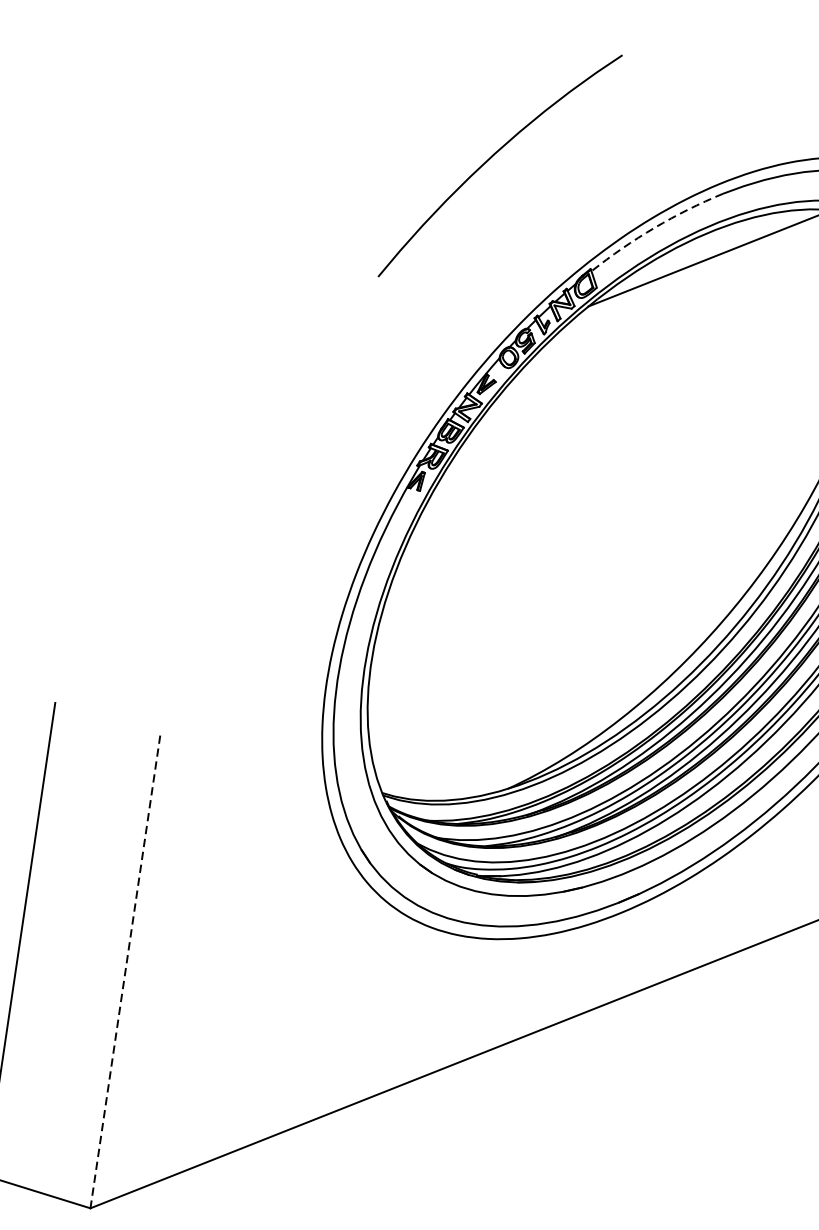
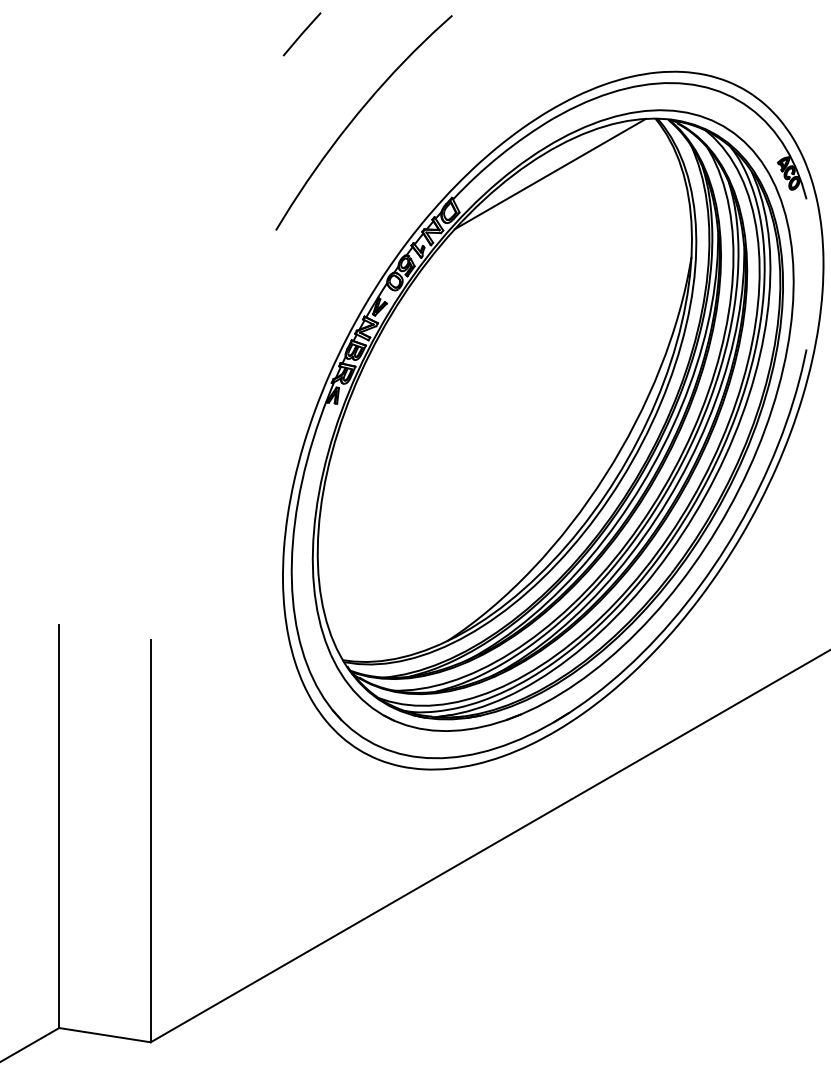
line: (442, 51) -> (301, 34), added
arc: (654, 227) -> (500, 155), dashed -> solid
line: (124, 972) -> (150, 841), dashed -> solid

